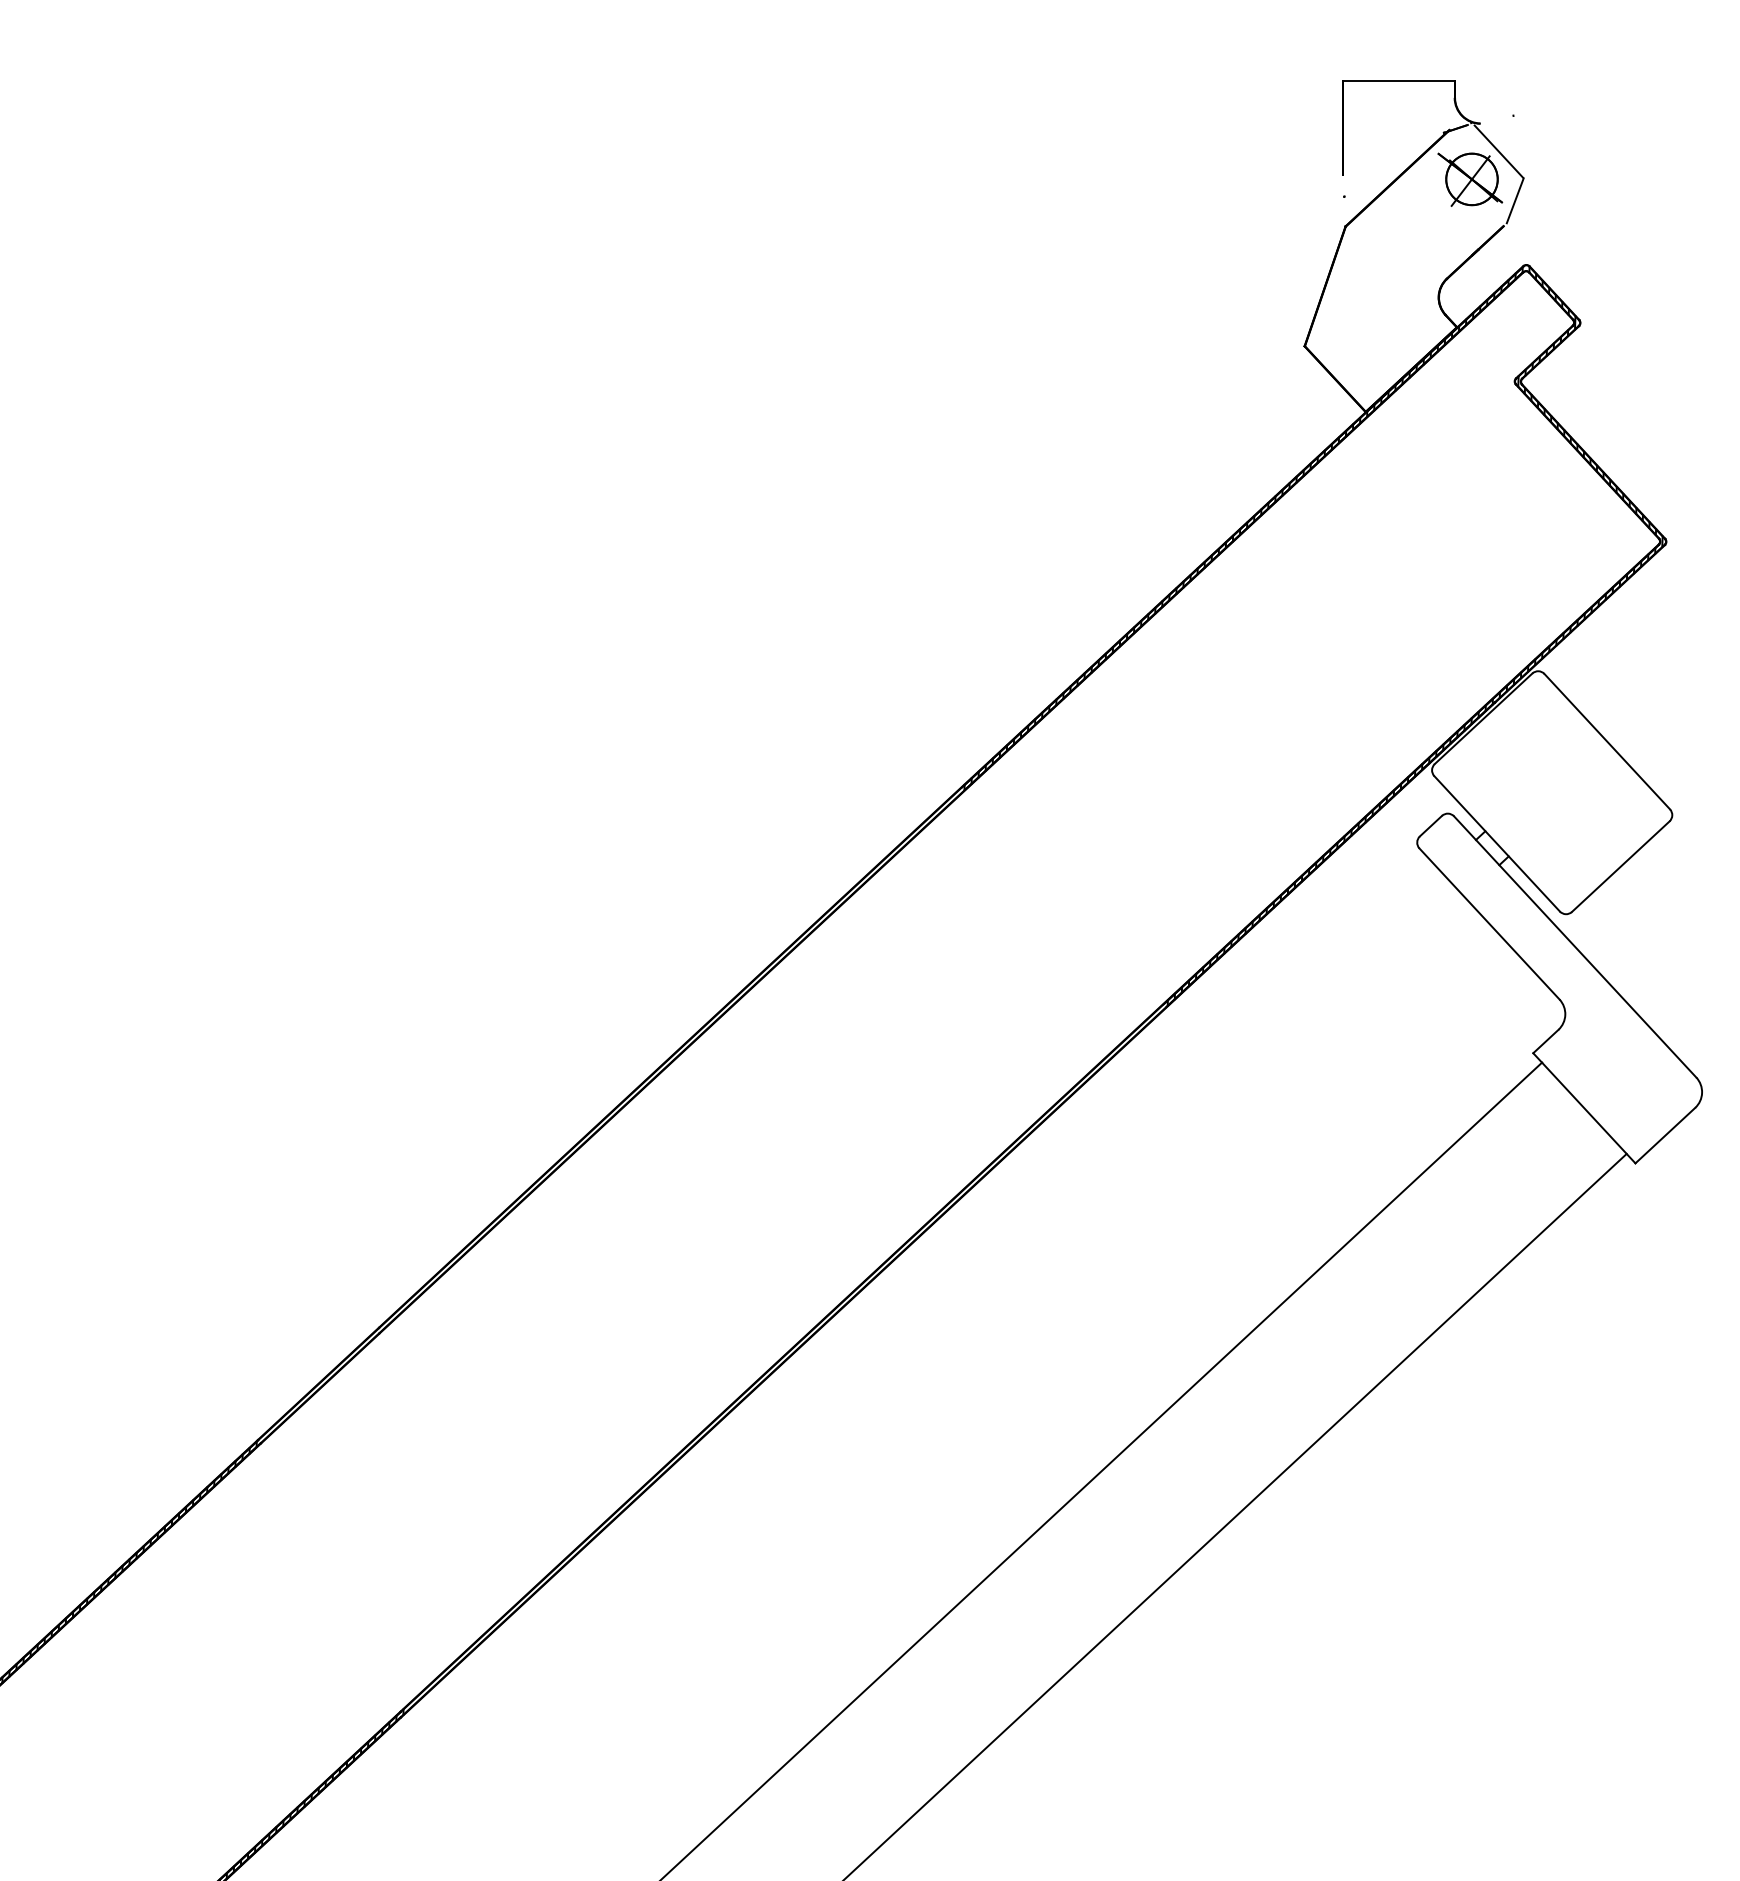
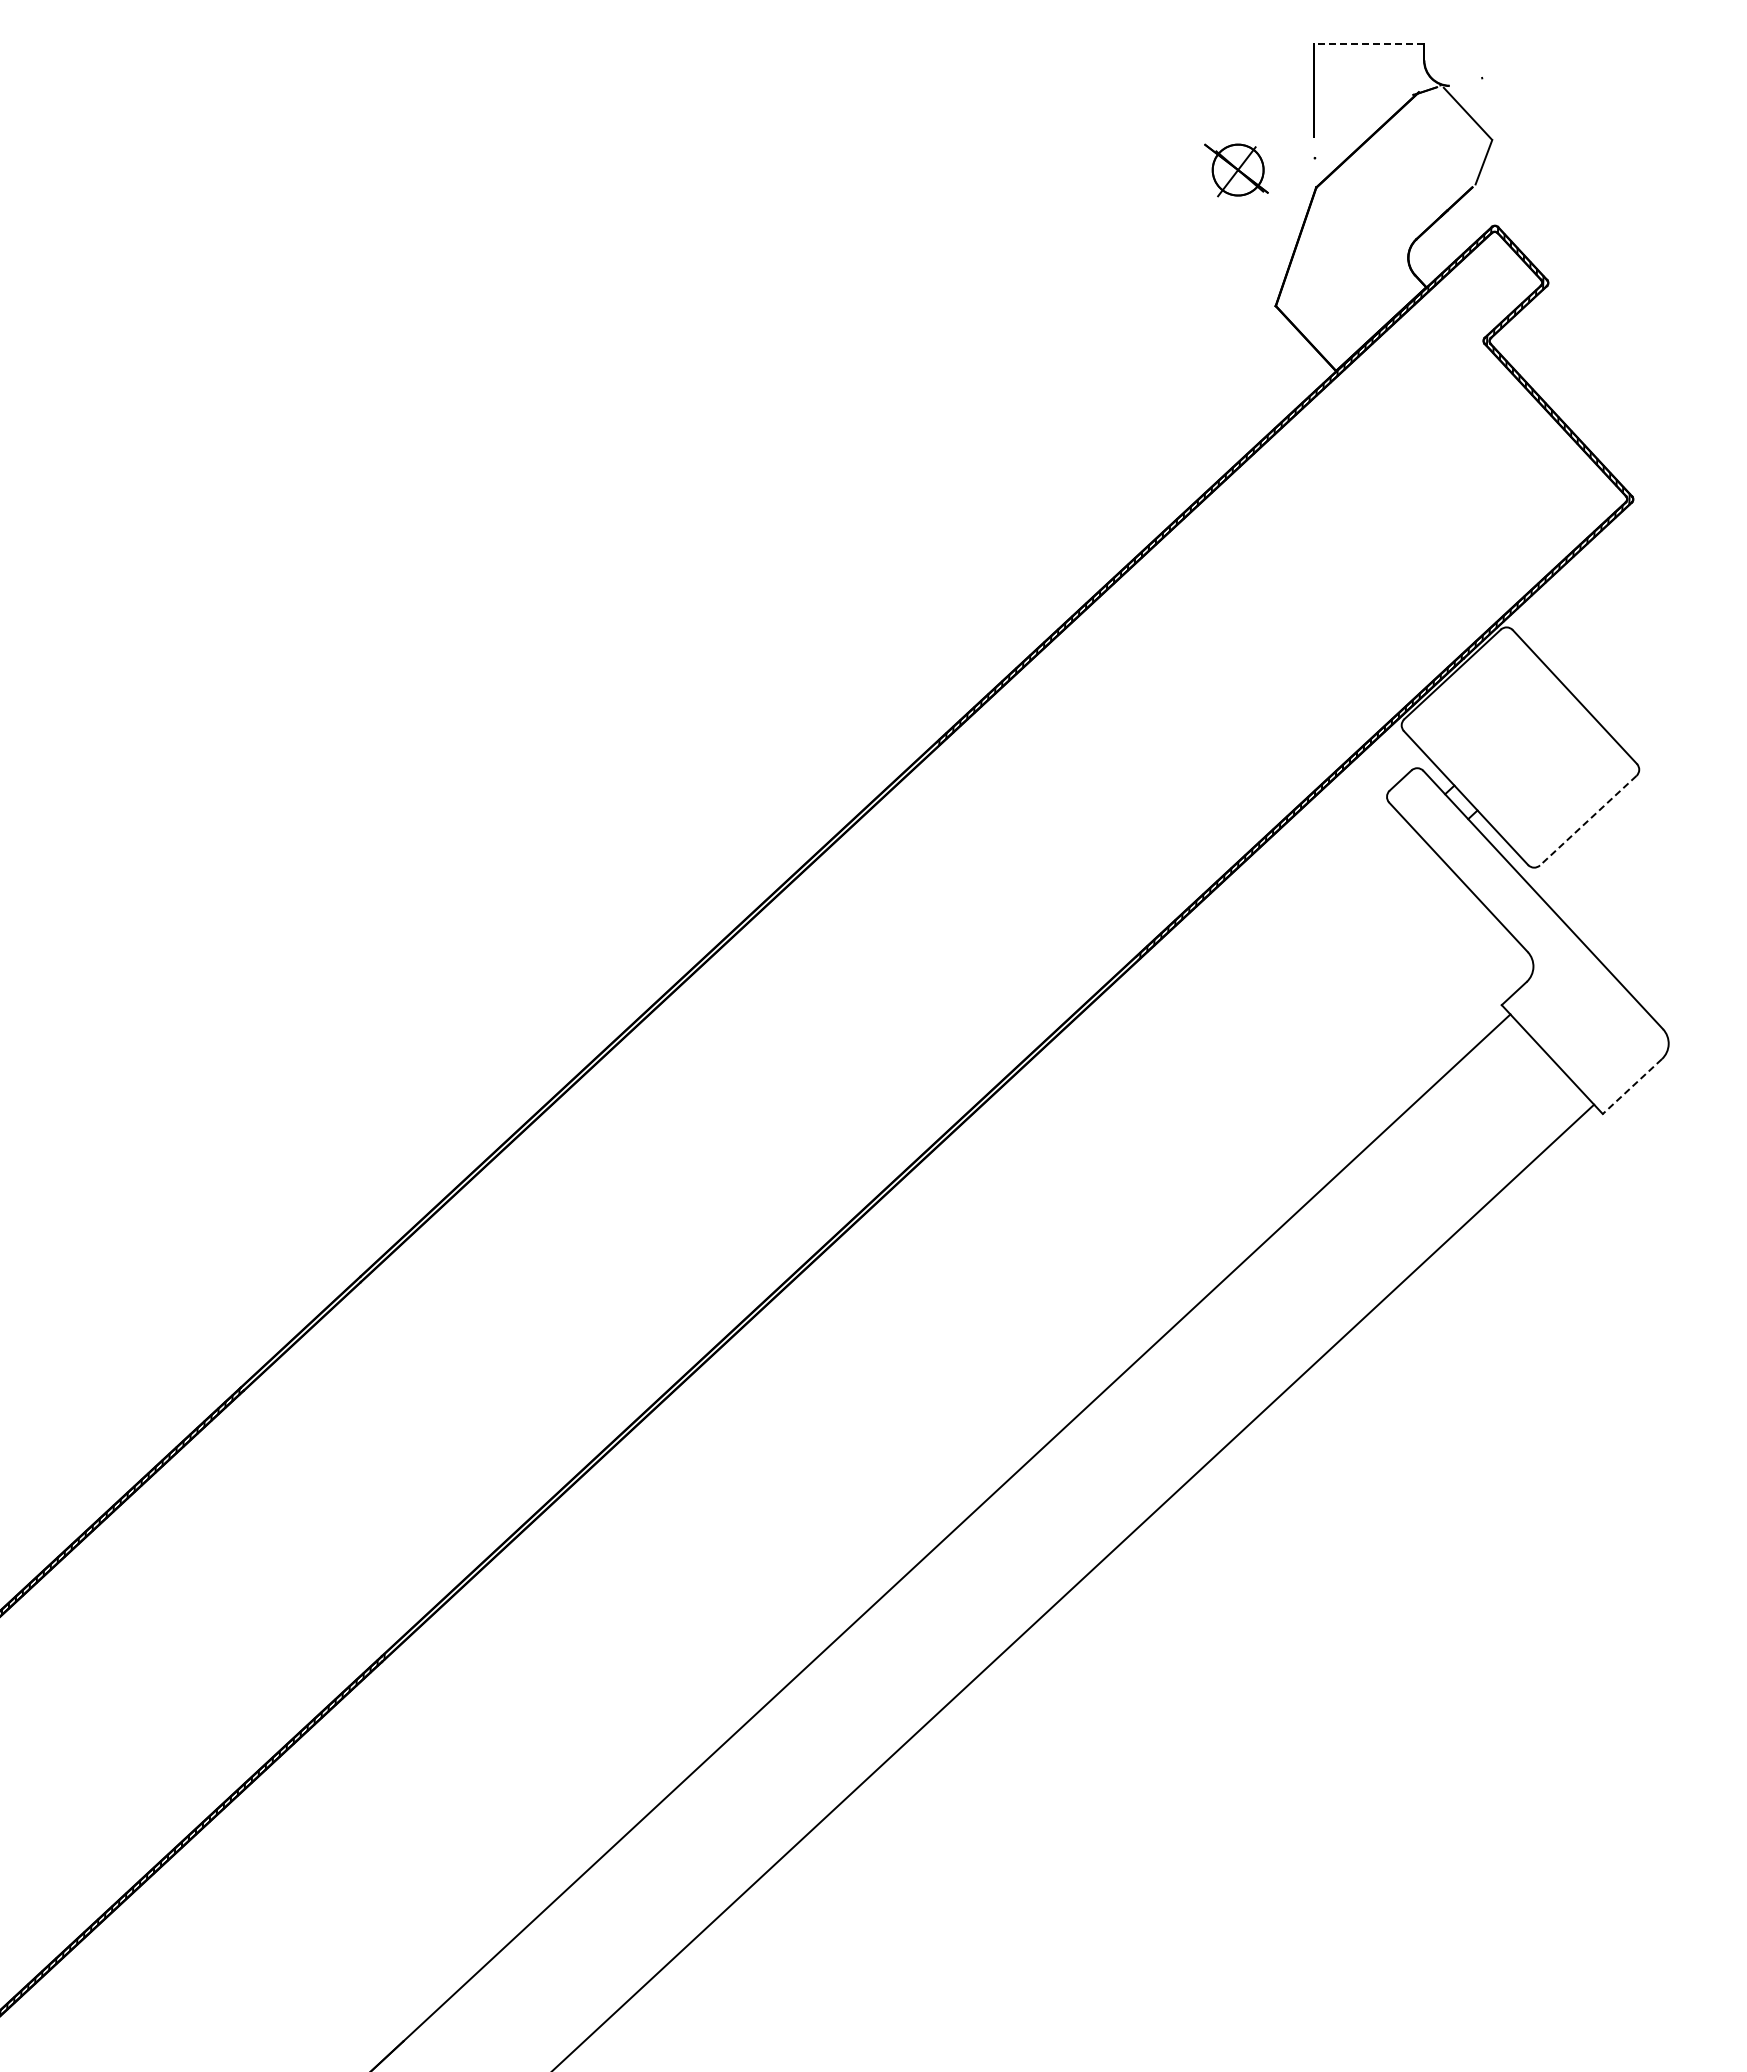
line: (1398, 80) -> (1368, 43), solid -> dashed
part: (1470, 179) -> (1236, 170), moved
line: (1620, 866) -> (1588, 820), solid -> dashed
line: (1665, 1135) -> (1632, 1086), solid -> dashed

